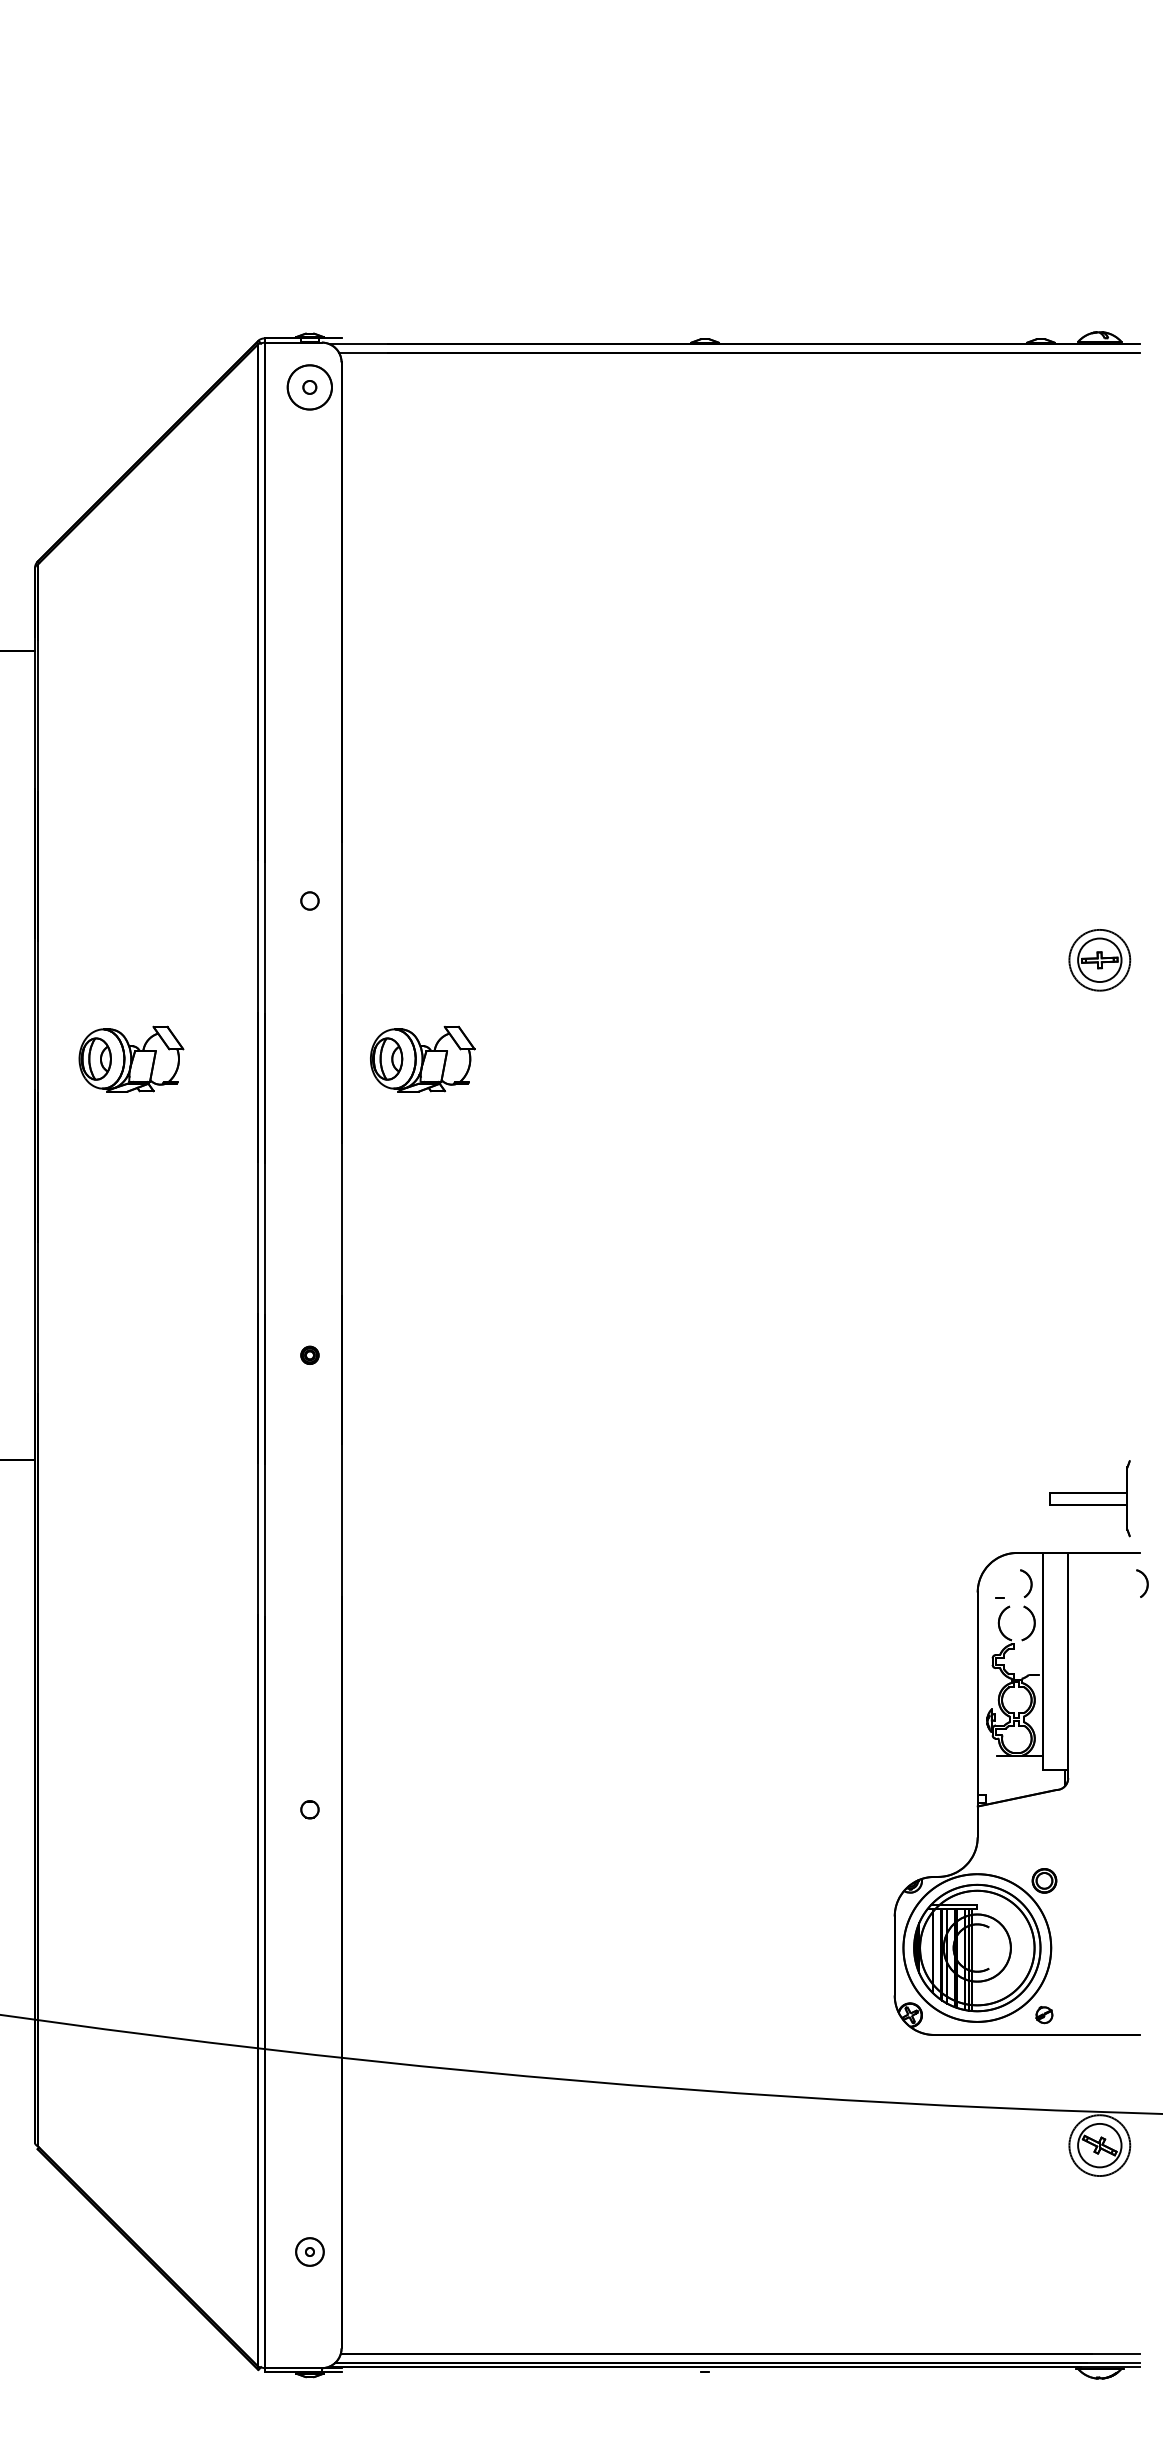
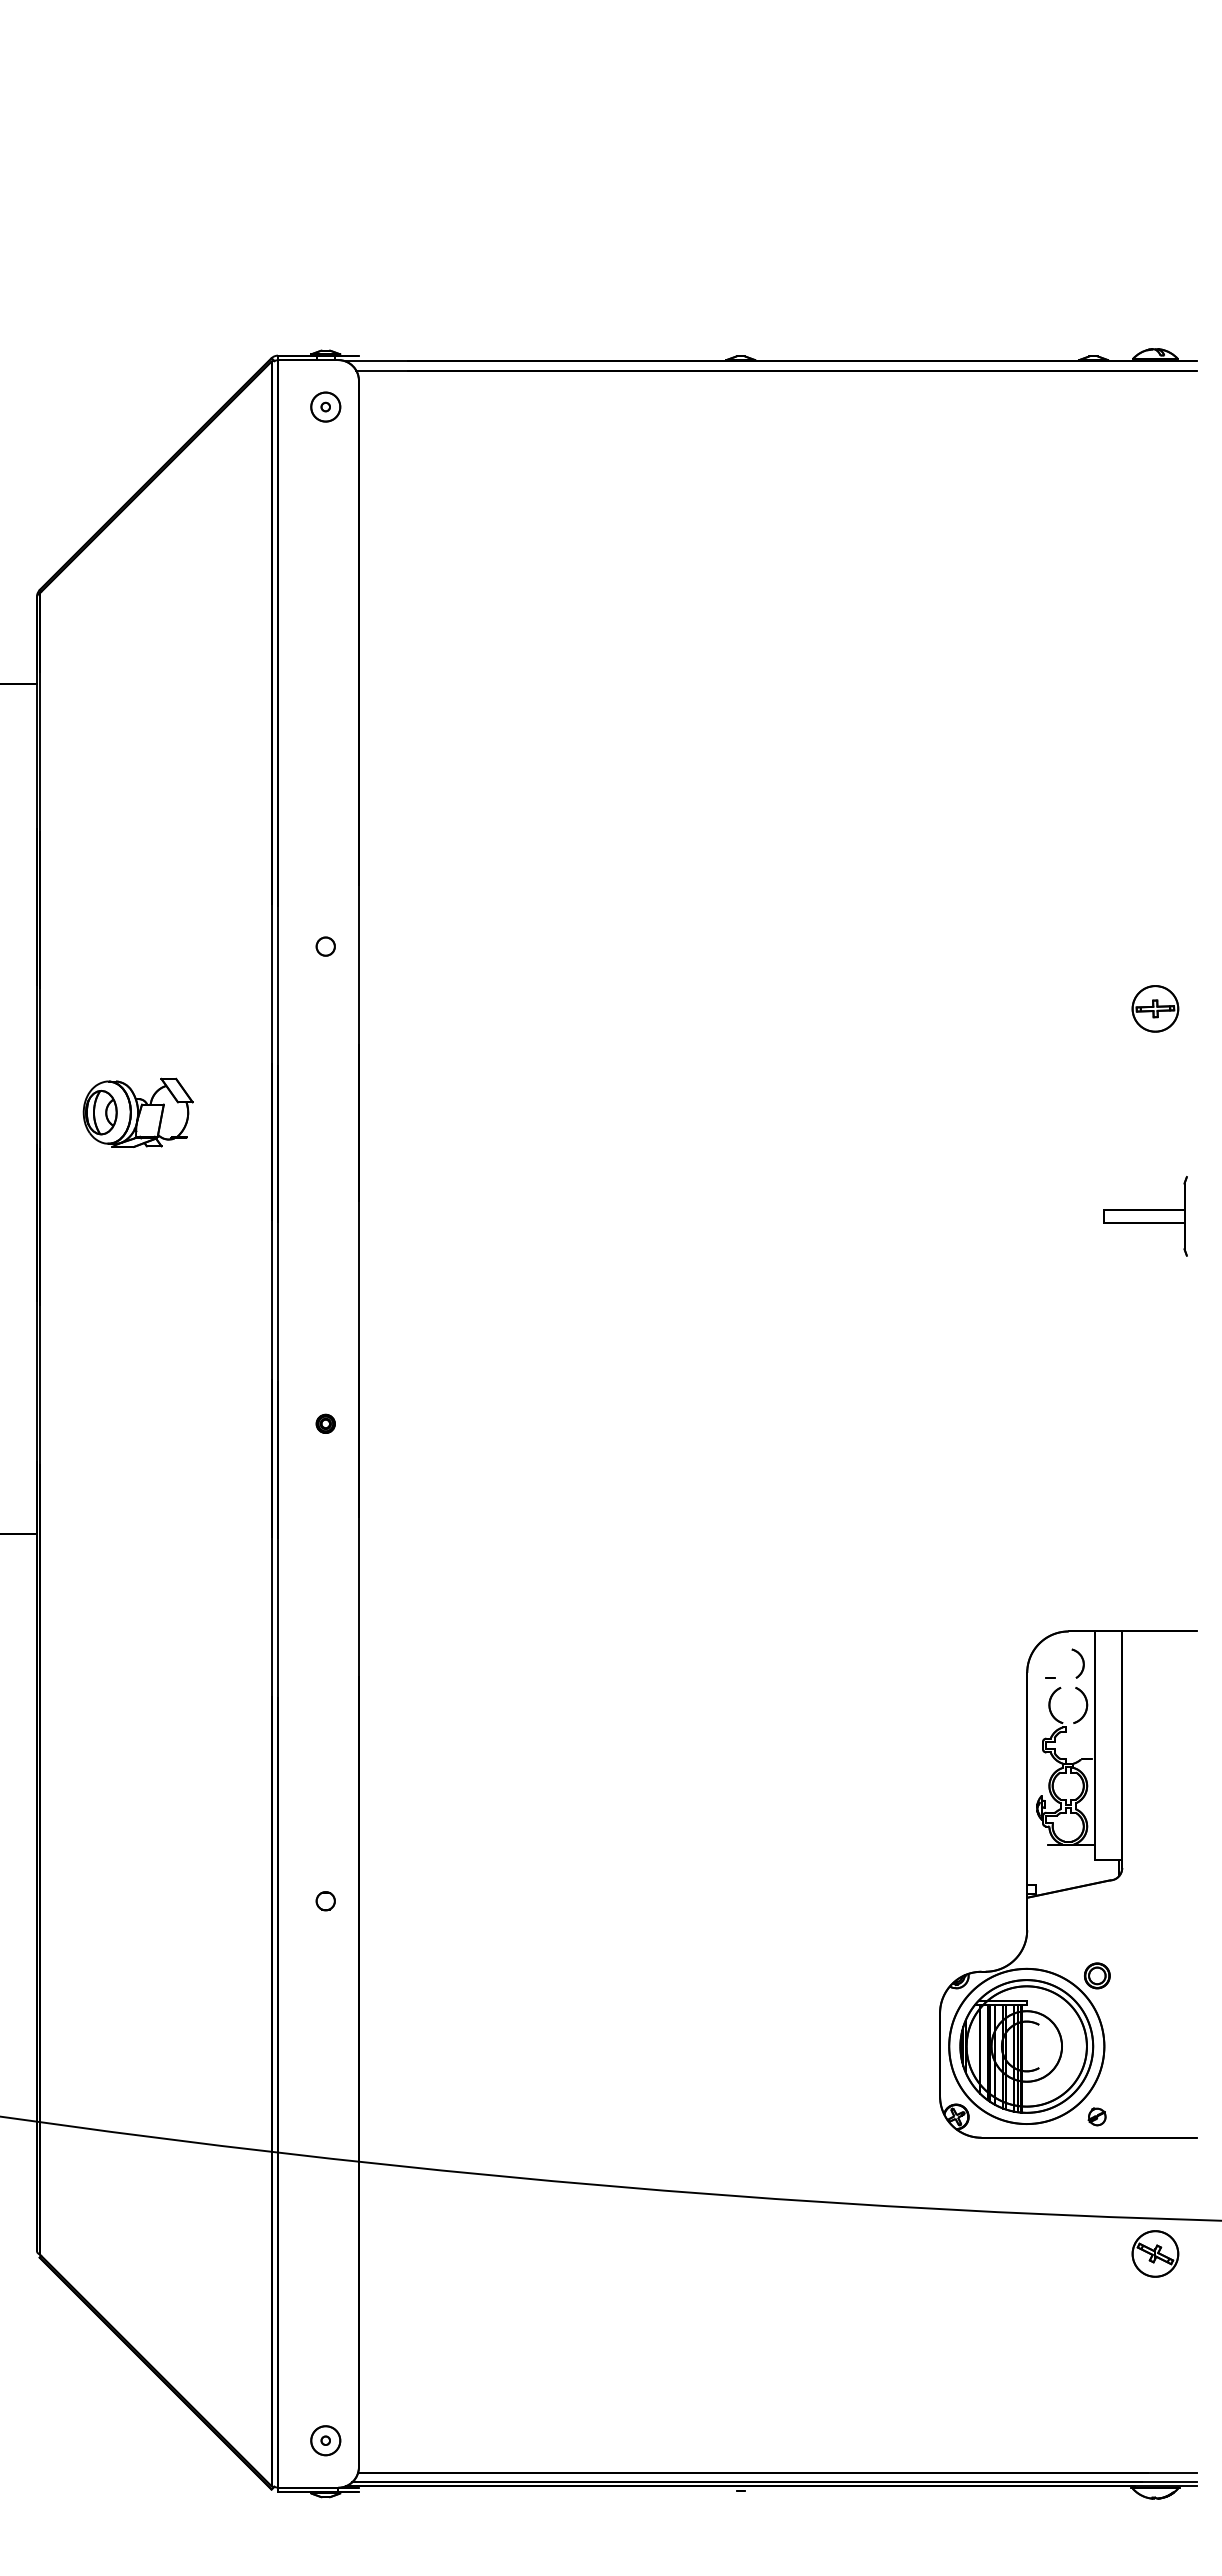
part: (309, 386) -> (325, 406), size x0.62
circle: (1099, 959) -> (1155, 1008), size x0.71
part: (422, 1058) -> (443, 1112), removed
part: (1090, 1498) -> (1145, 1216), moved
part: (1141, 1583) -> (1199, 1663), removed
circle: (1099, 2145) -> (1155, 2253), size x0.71
part: (309, 2251) -> (325, 2440), moved

